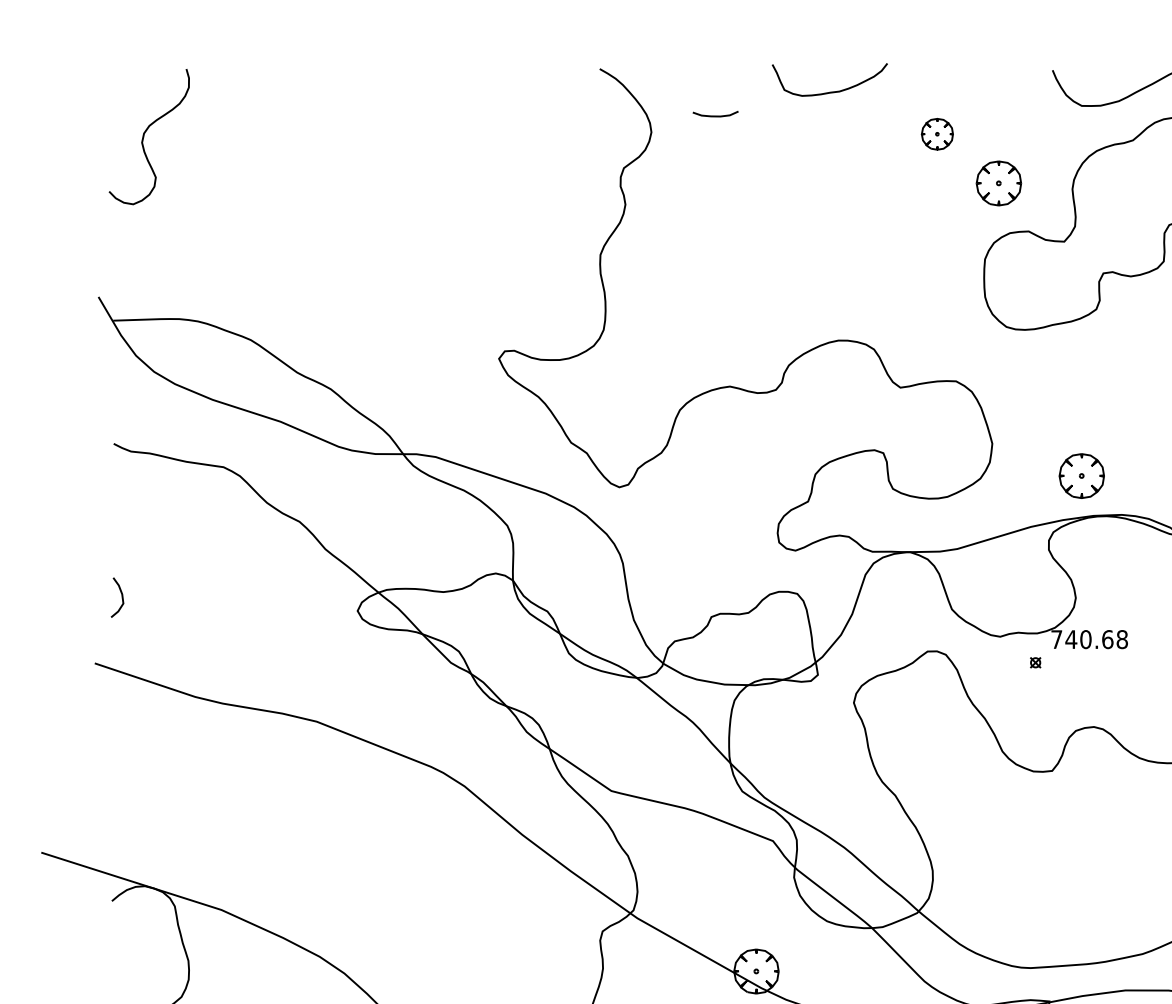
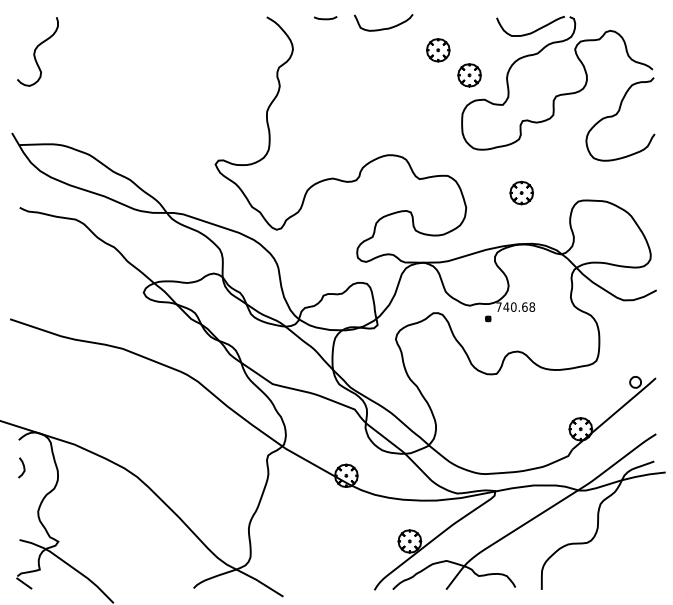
curve: (715, 114) -> (325, 18), moved
part: (937, 134) -> (438, 50), size x1.43
part: (1081, 474) -> (521, 192), moved
curve: (121, 596) -> (23, 467), moved

